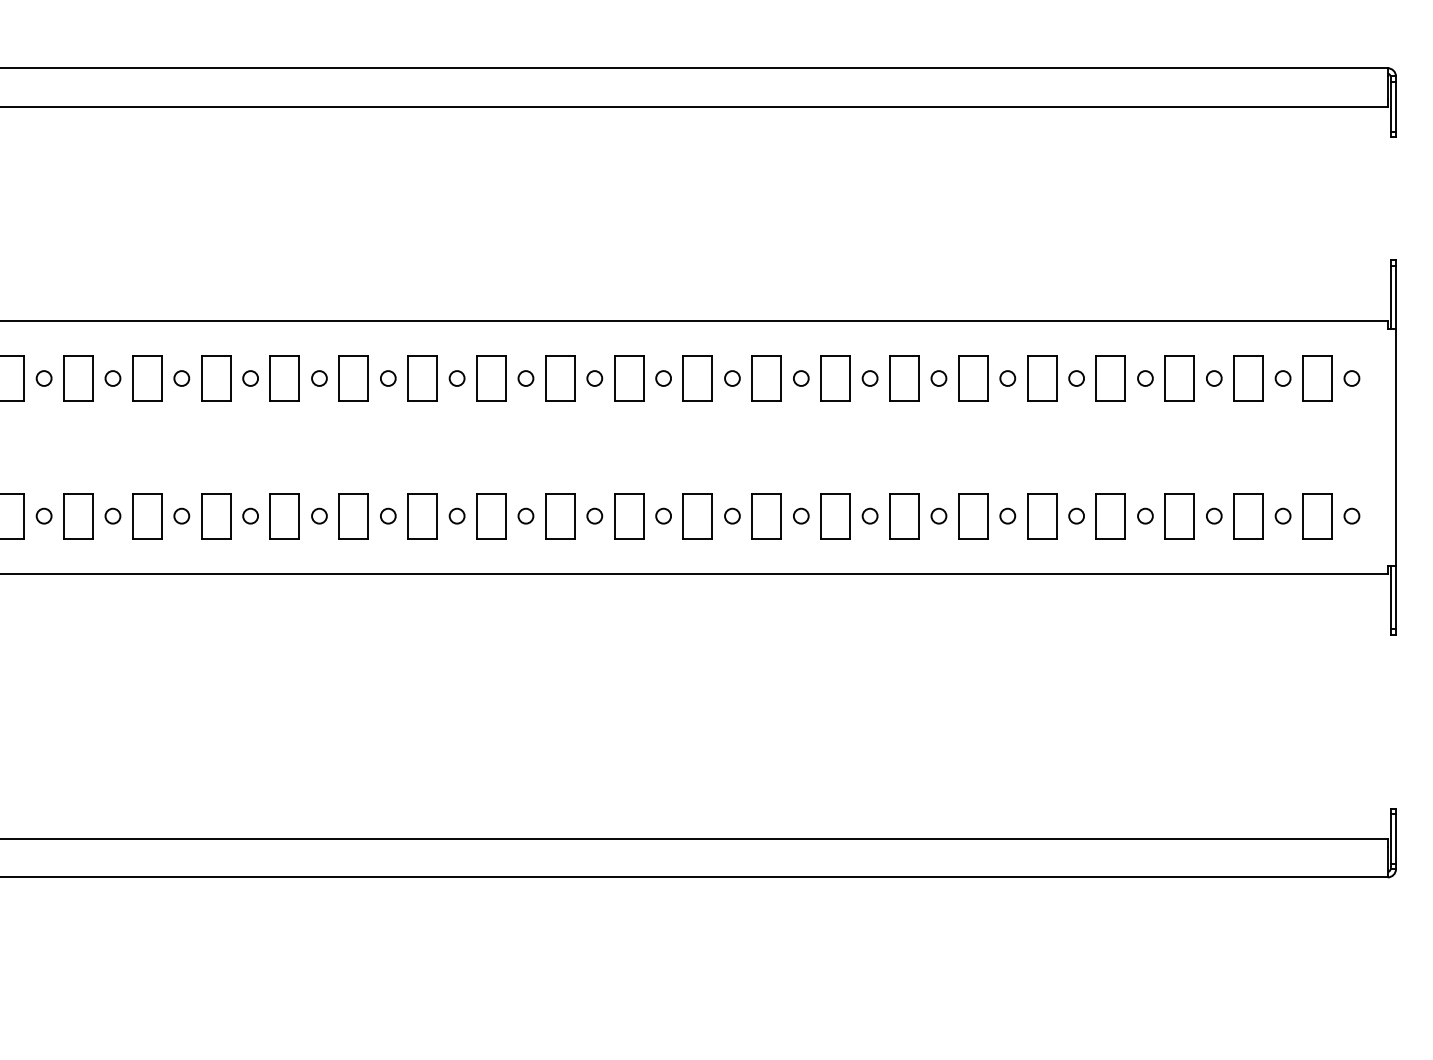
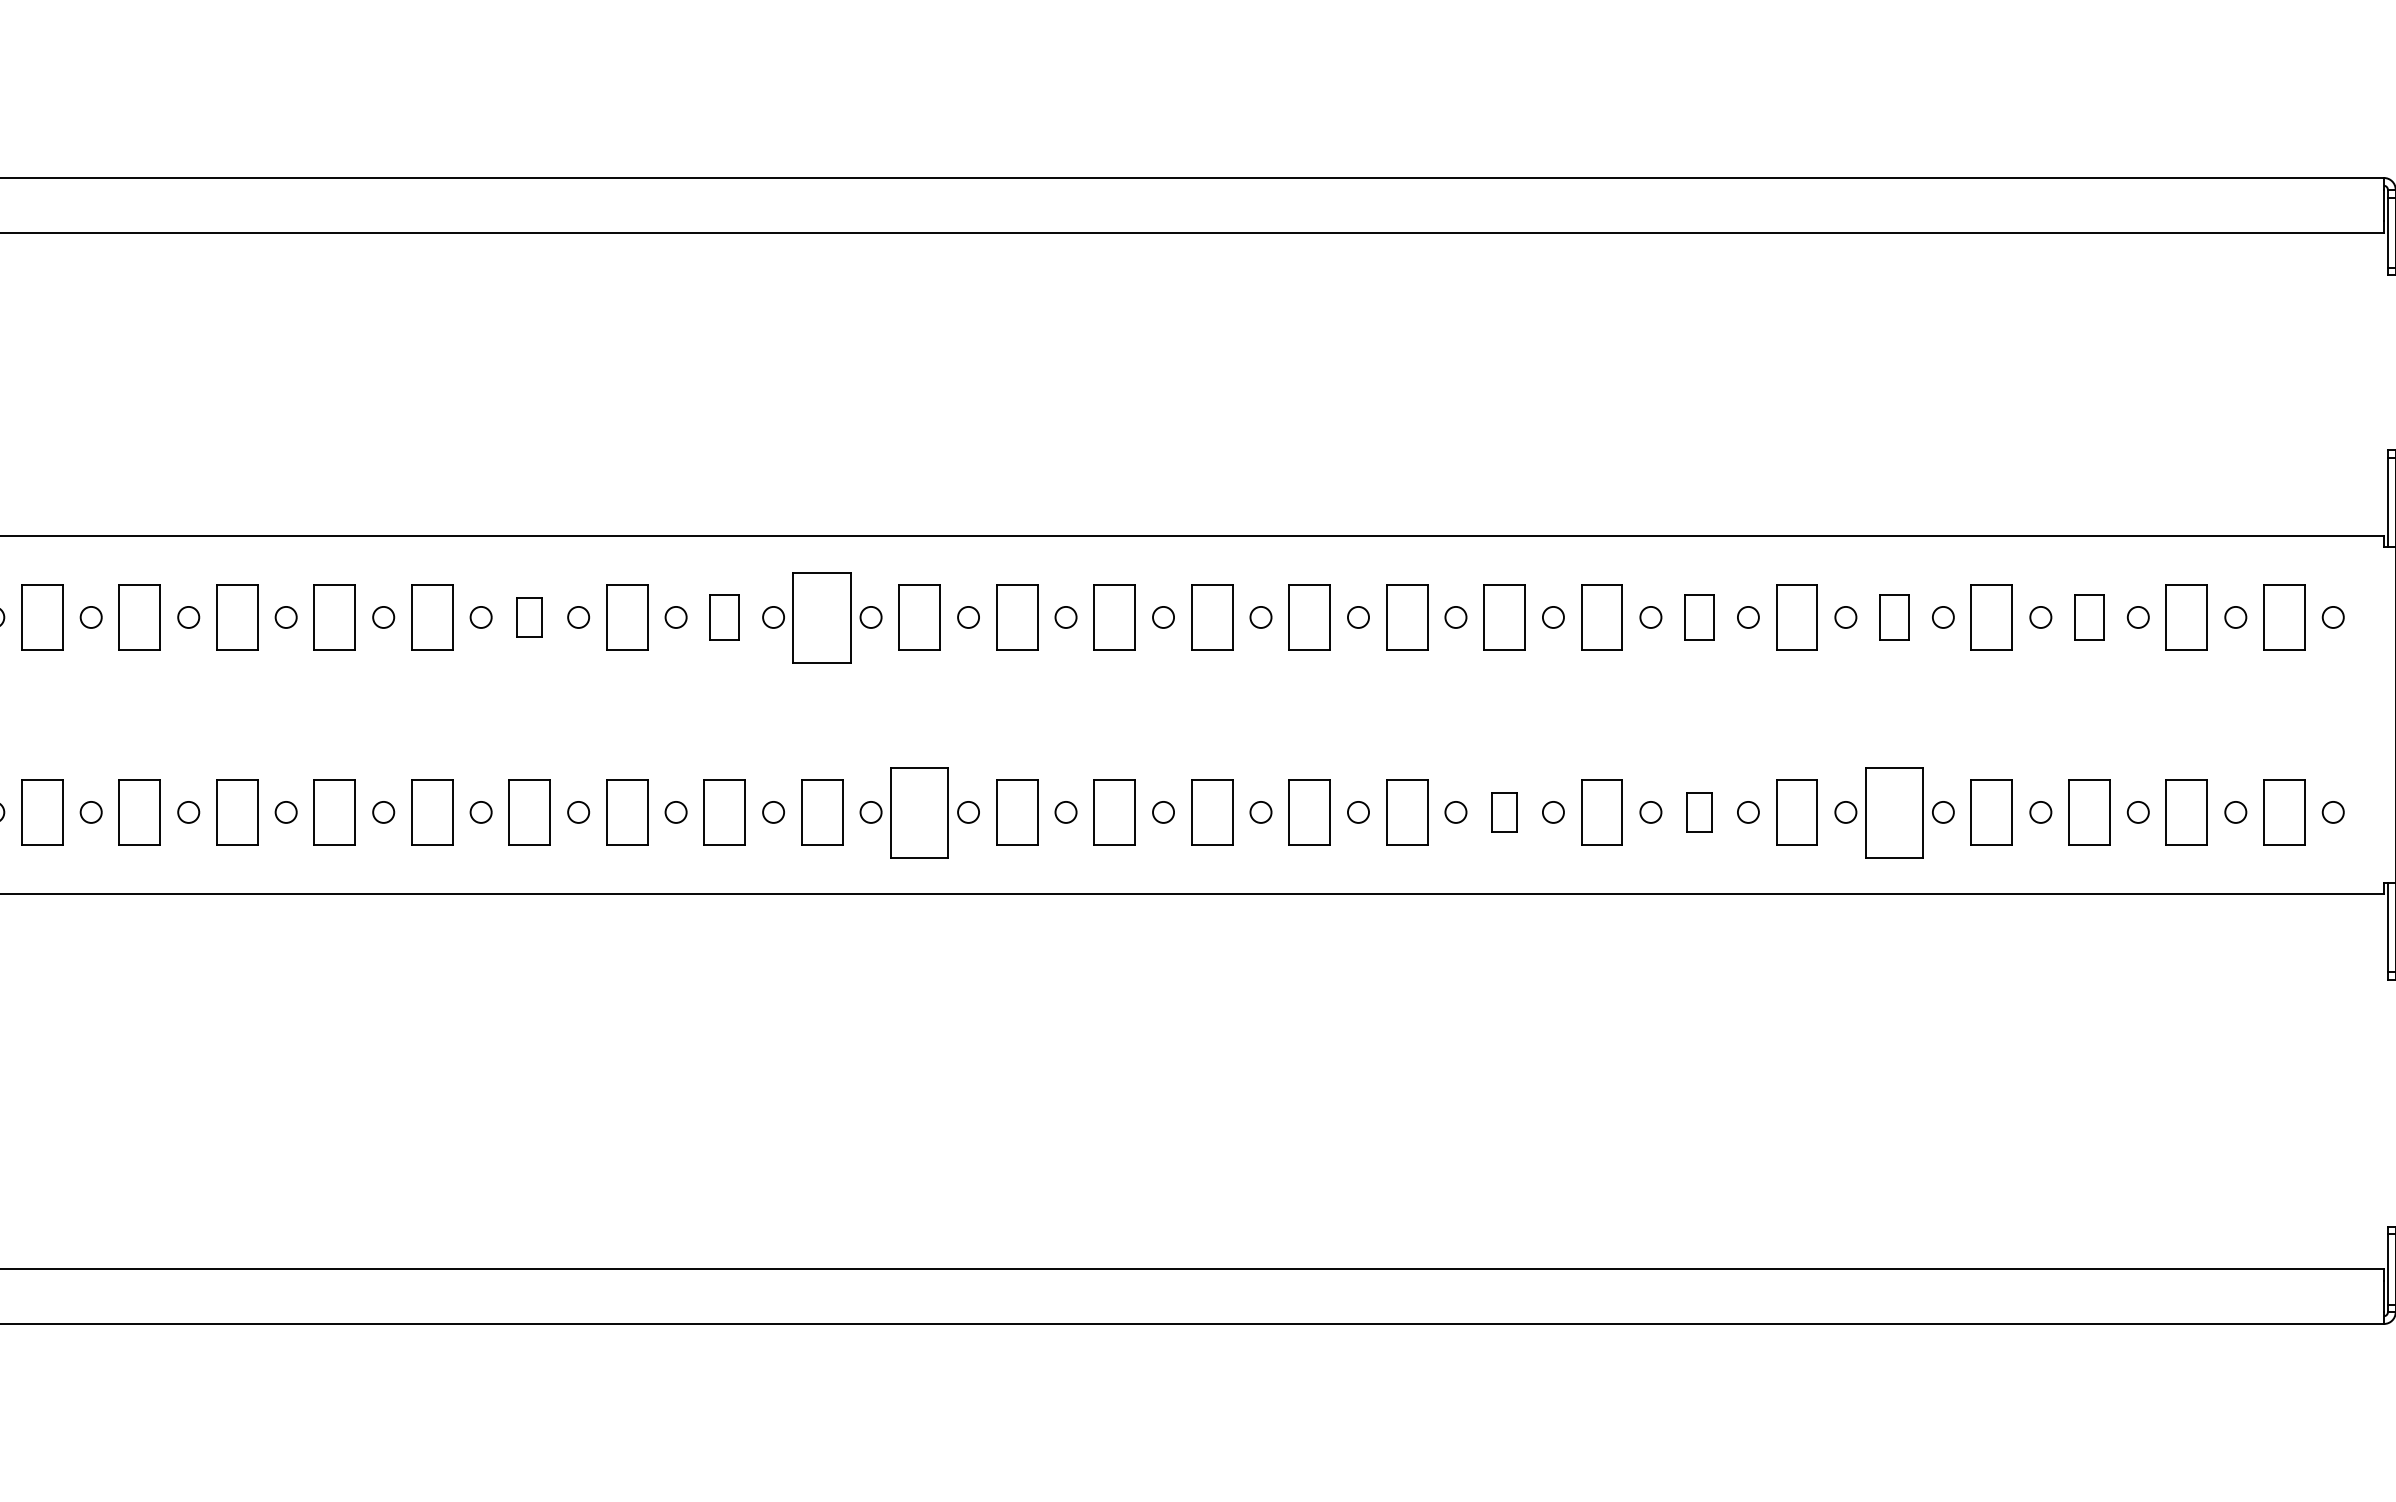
part: (78, 378) -> (529, 617), size x0.6
part: (215, 378) -> (724, 617), size x0.7
part: (285, 378) -> (822, 617), size x1.4
part: (904, 378) -> (1699, 617), size x0.7
part: (1042, 378) -> (1894, 617), size x0.7
part: (1179, 378) -> (2089, 617), size x0.7
part: (353, 516) -> (919, 812), size x1.4
part: (766, 516) -> (1504, 812), size x0.6
part: (904, 516) -> (1699, 812), size x0.6
part: (1042, 516) -> (1894, 812), size x1.4

